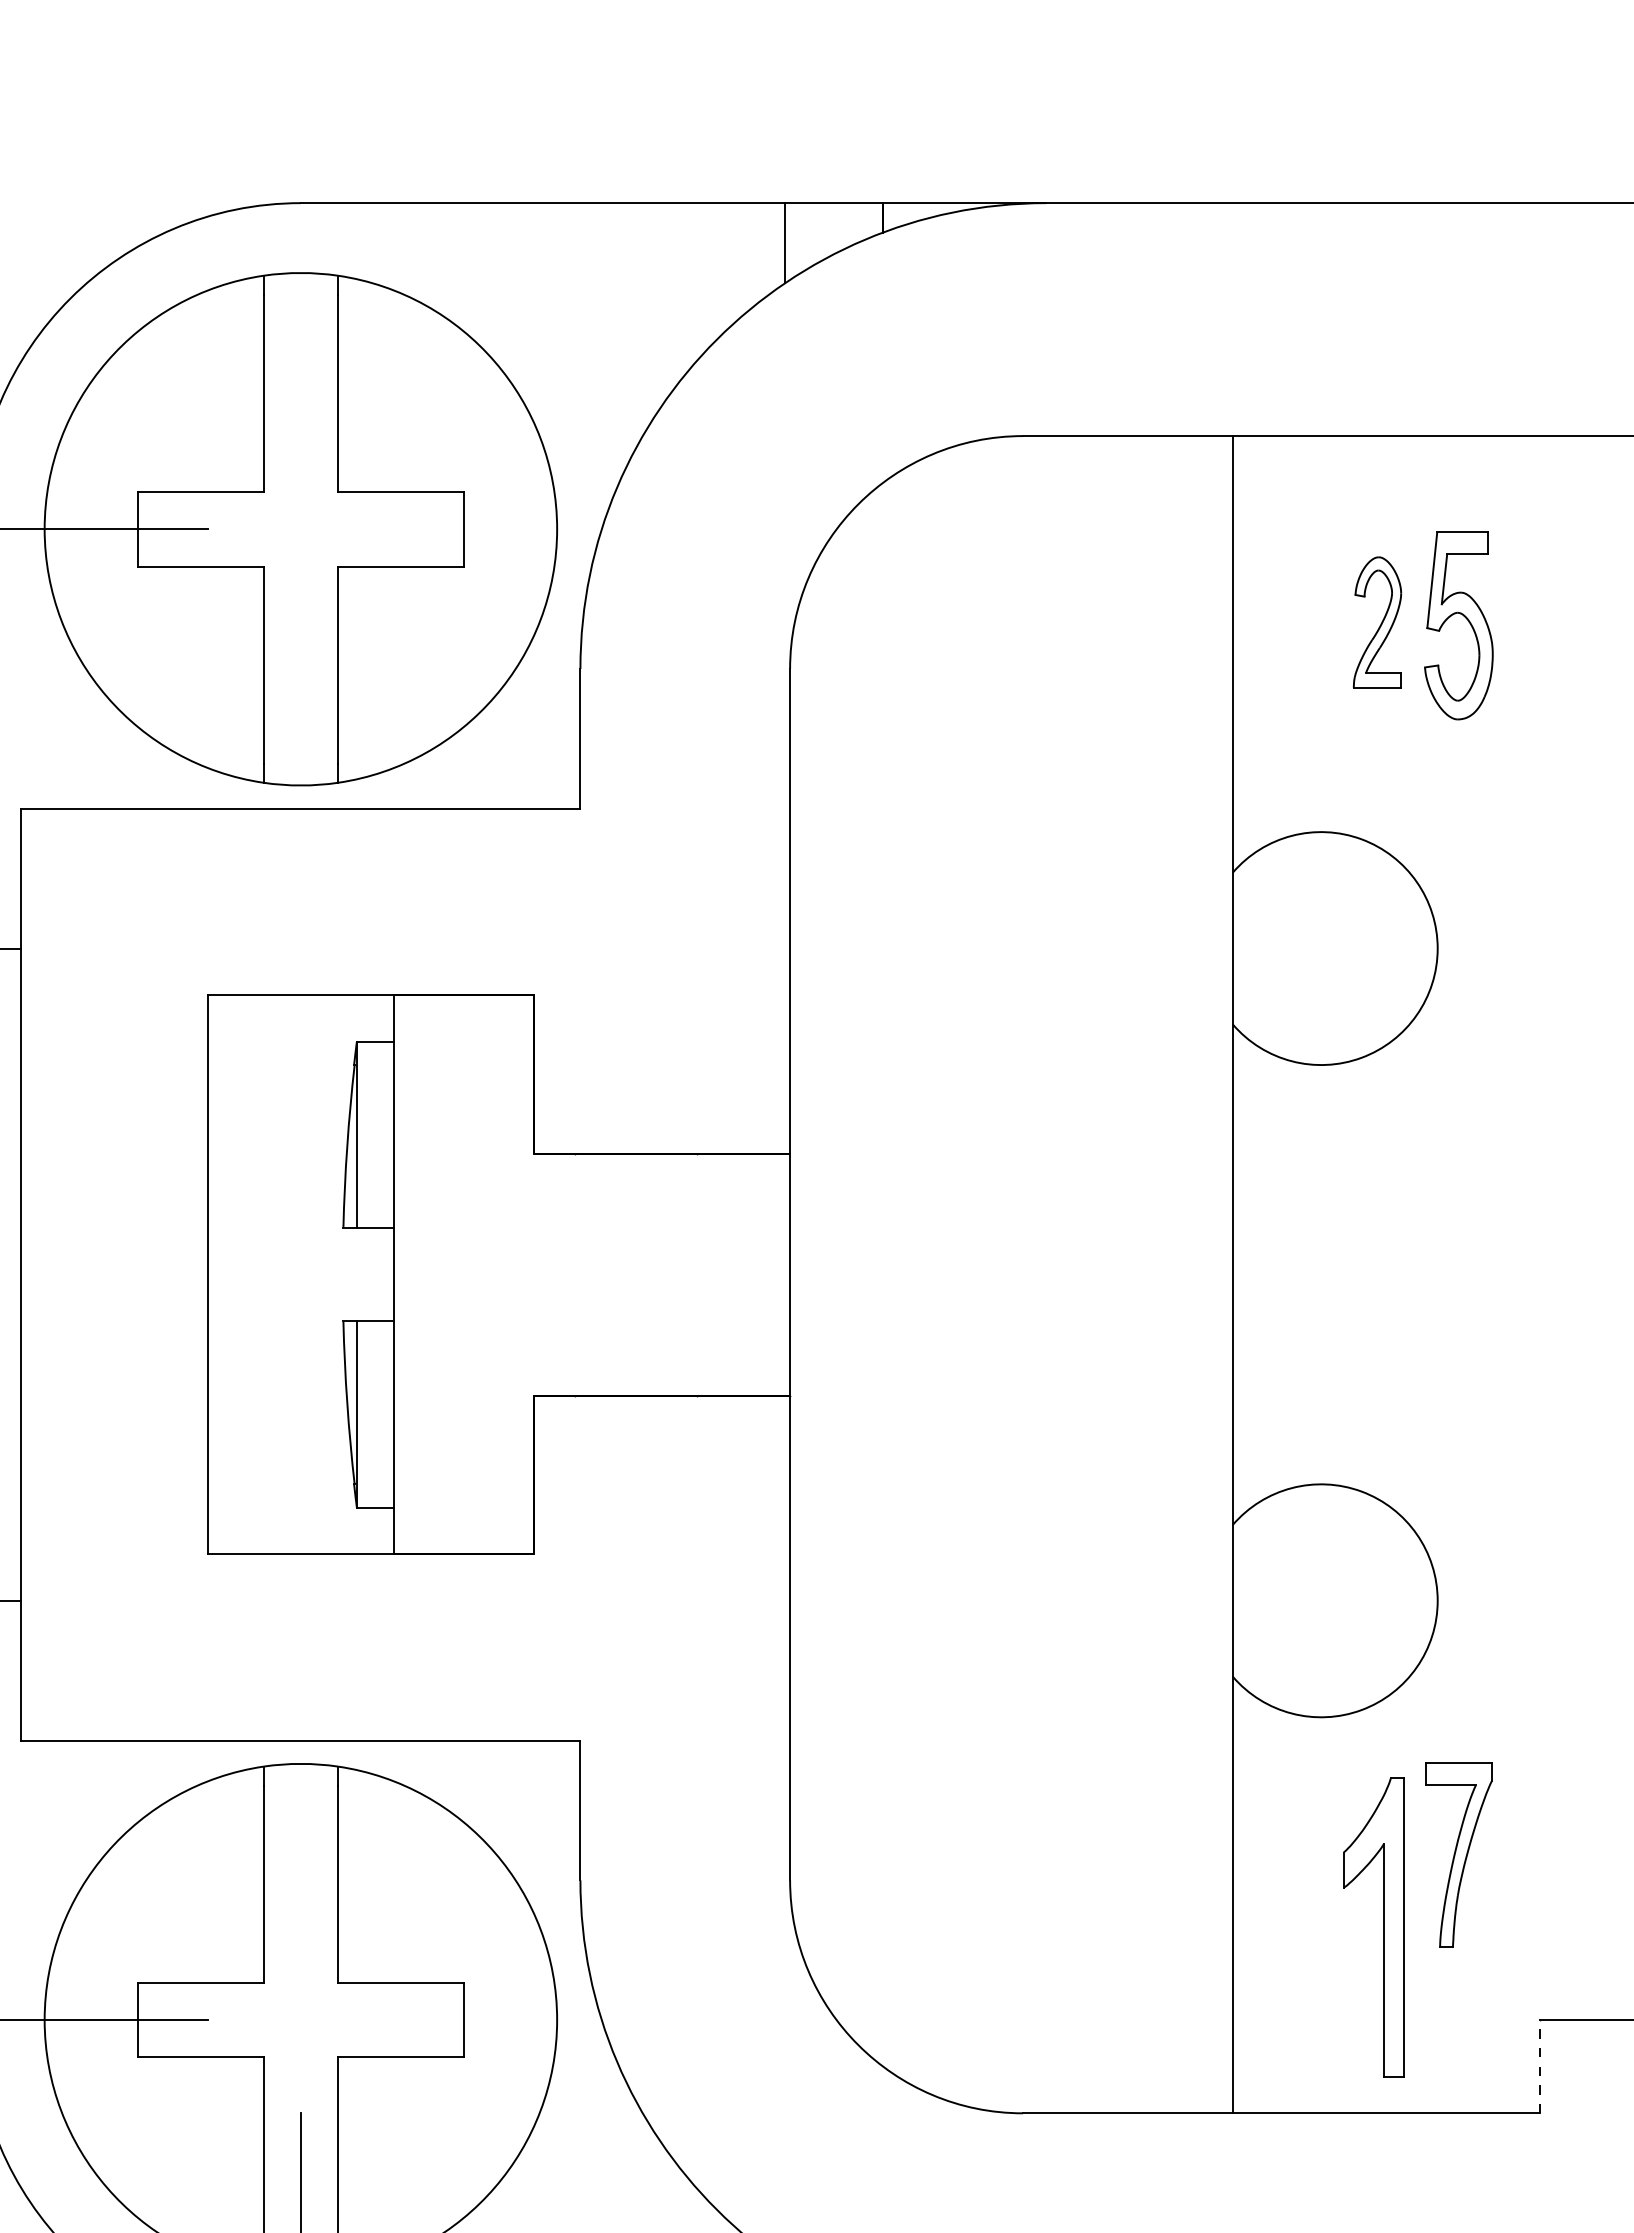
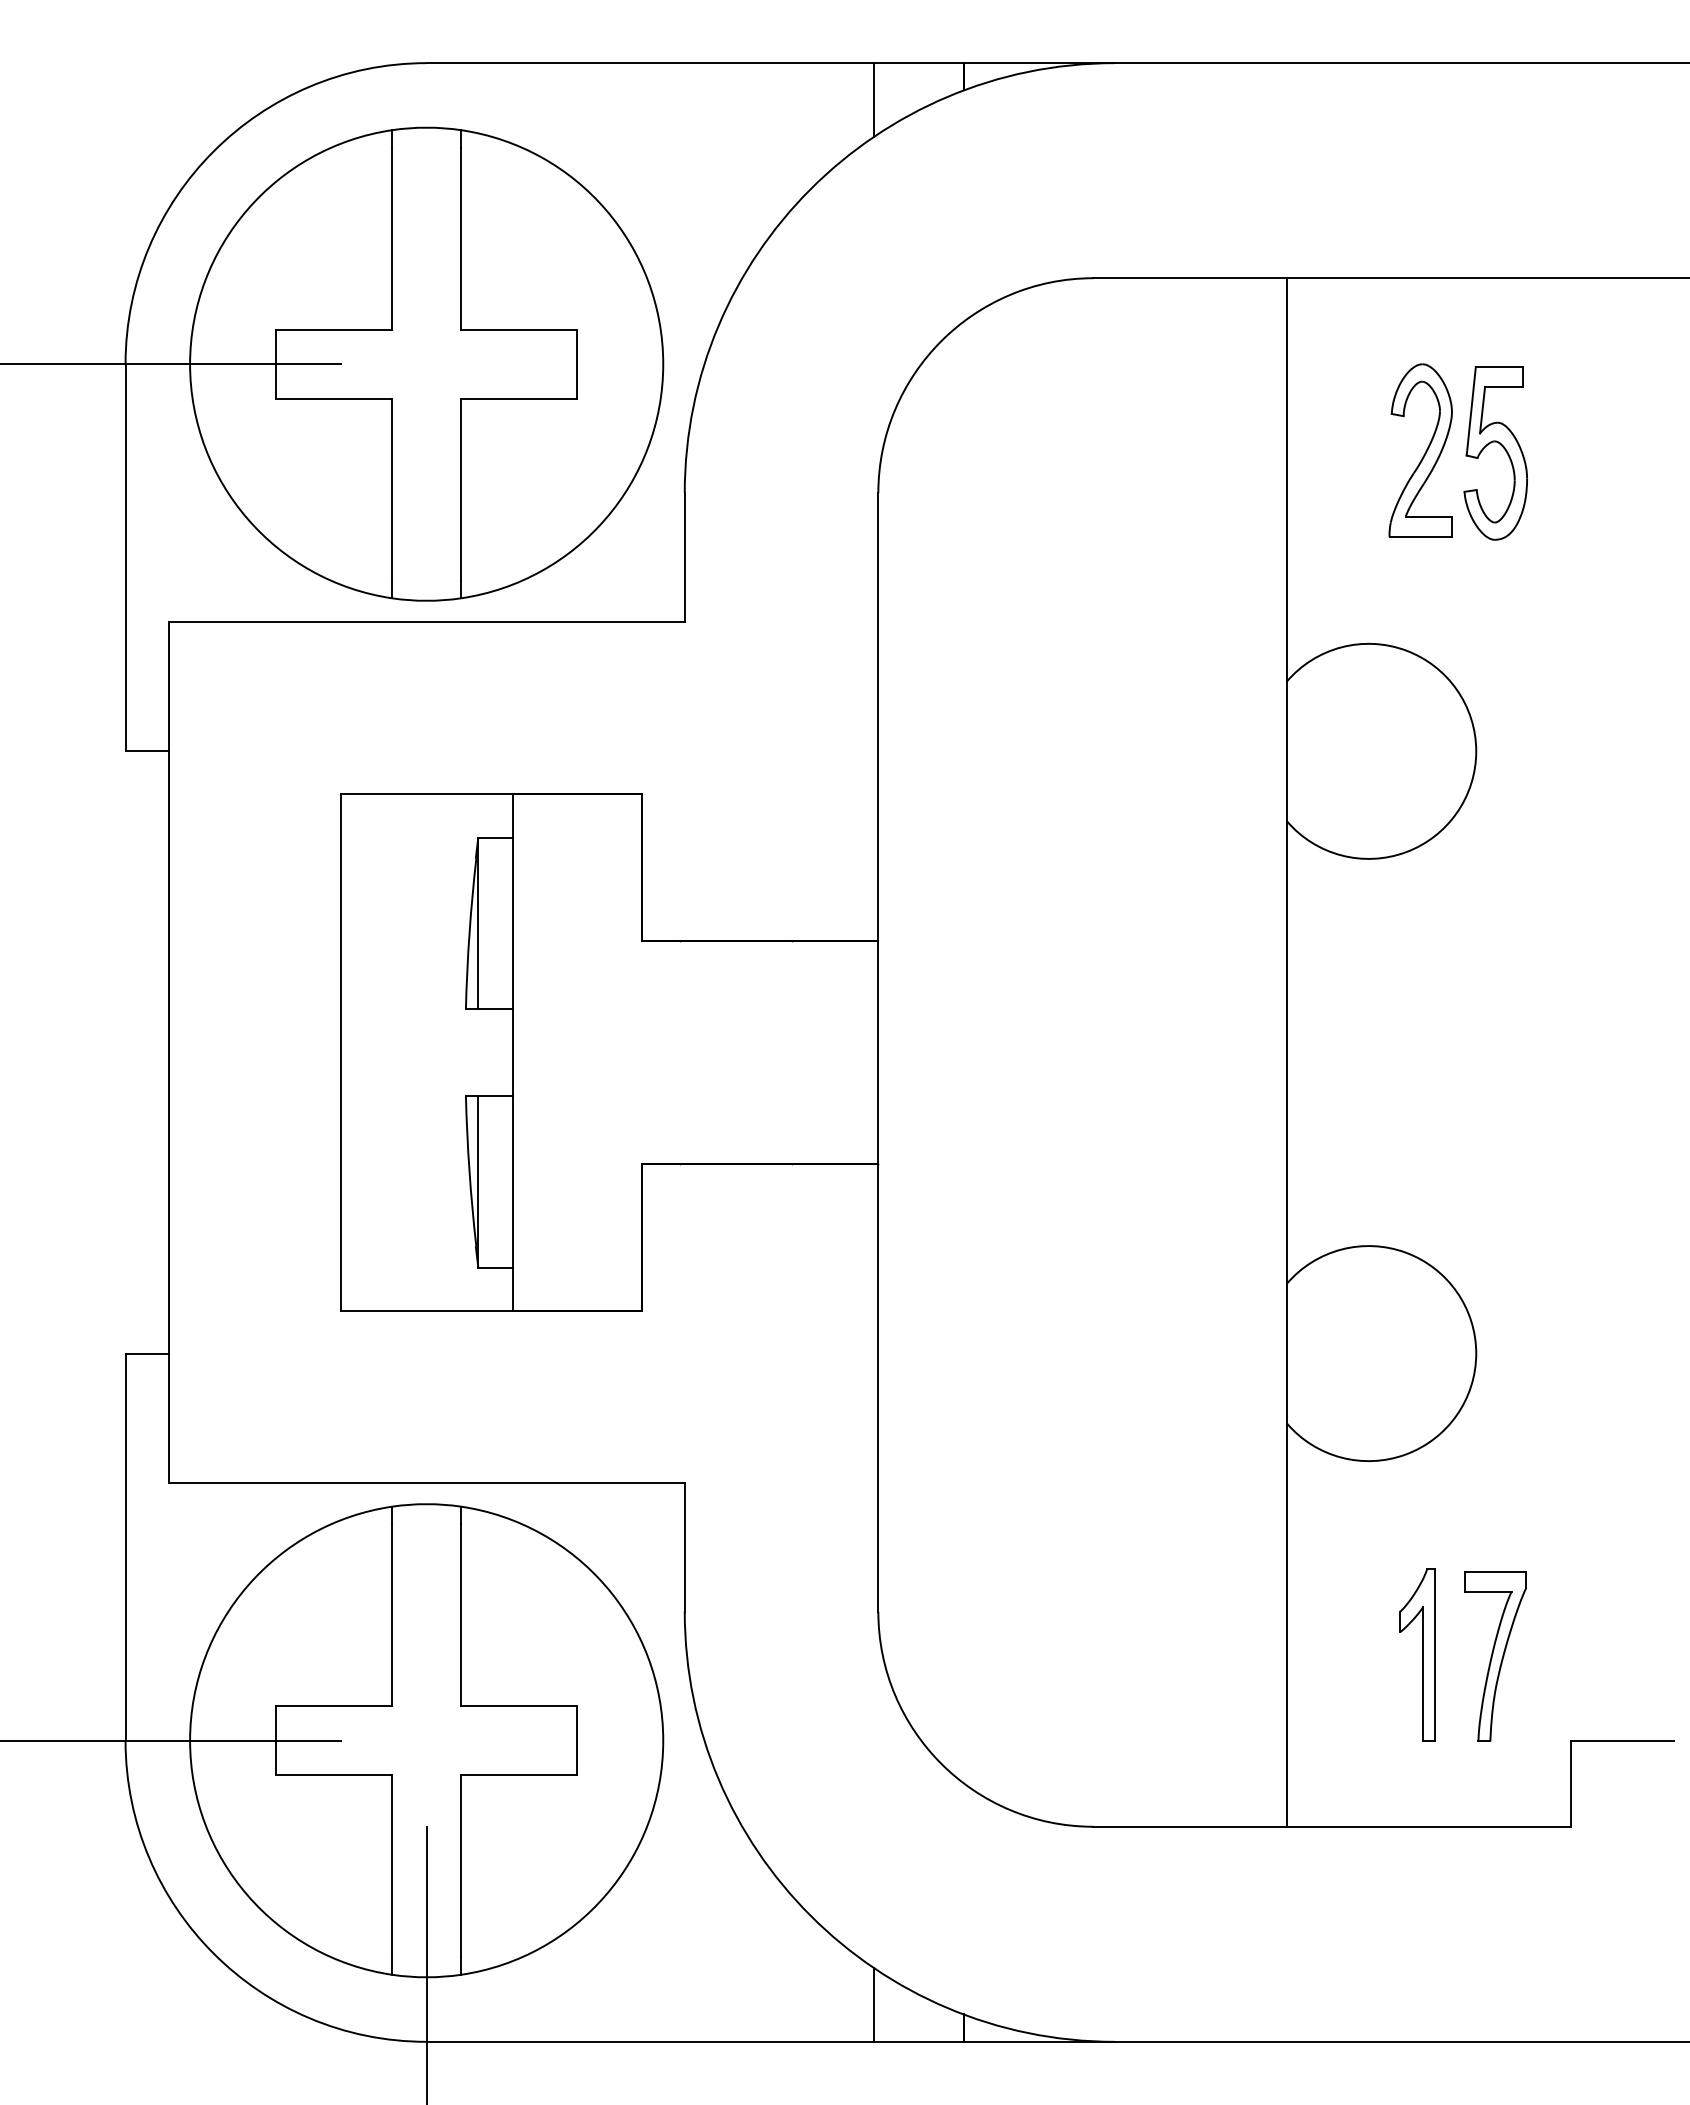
part: (1377, 622) -> (1420, 450), size x1.43
part: (1458, 1855) -> (1495, 1656), moved
part: (1374, 1926) -> (1417, 1654), size x0.62
line: (1539, 2066) -> (1570, 1783), dashed -> solid

